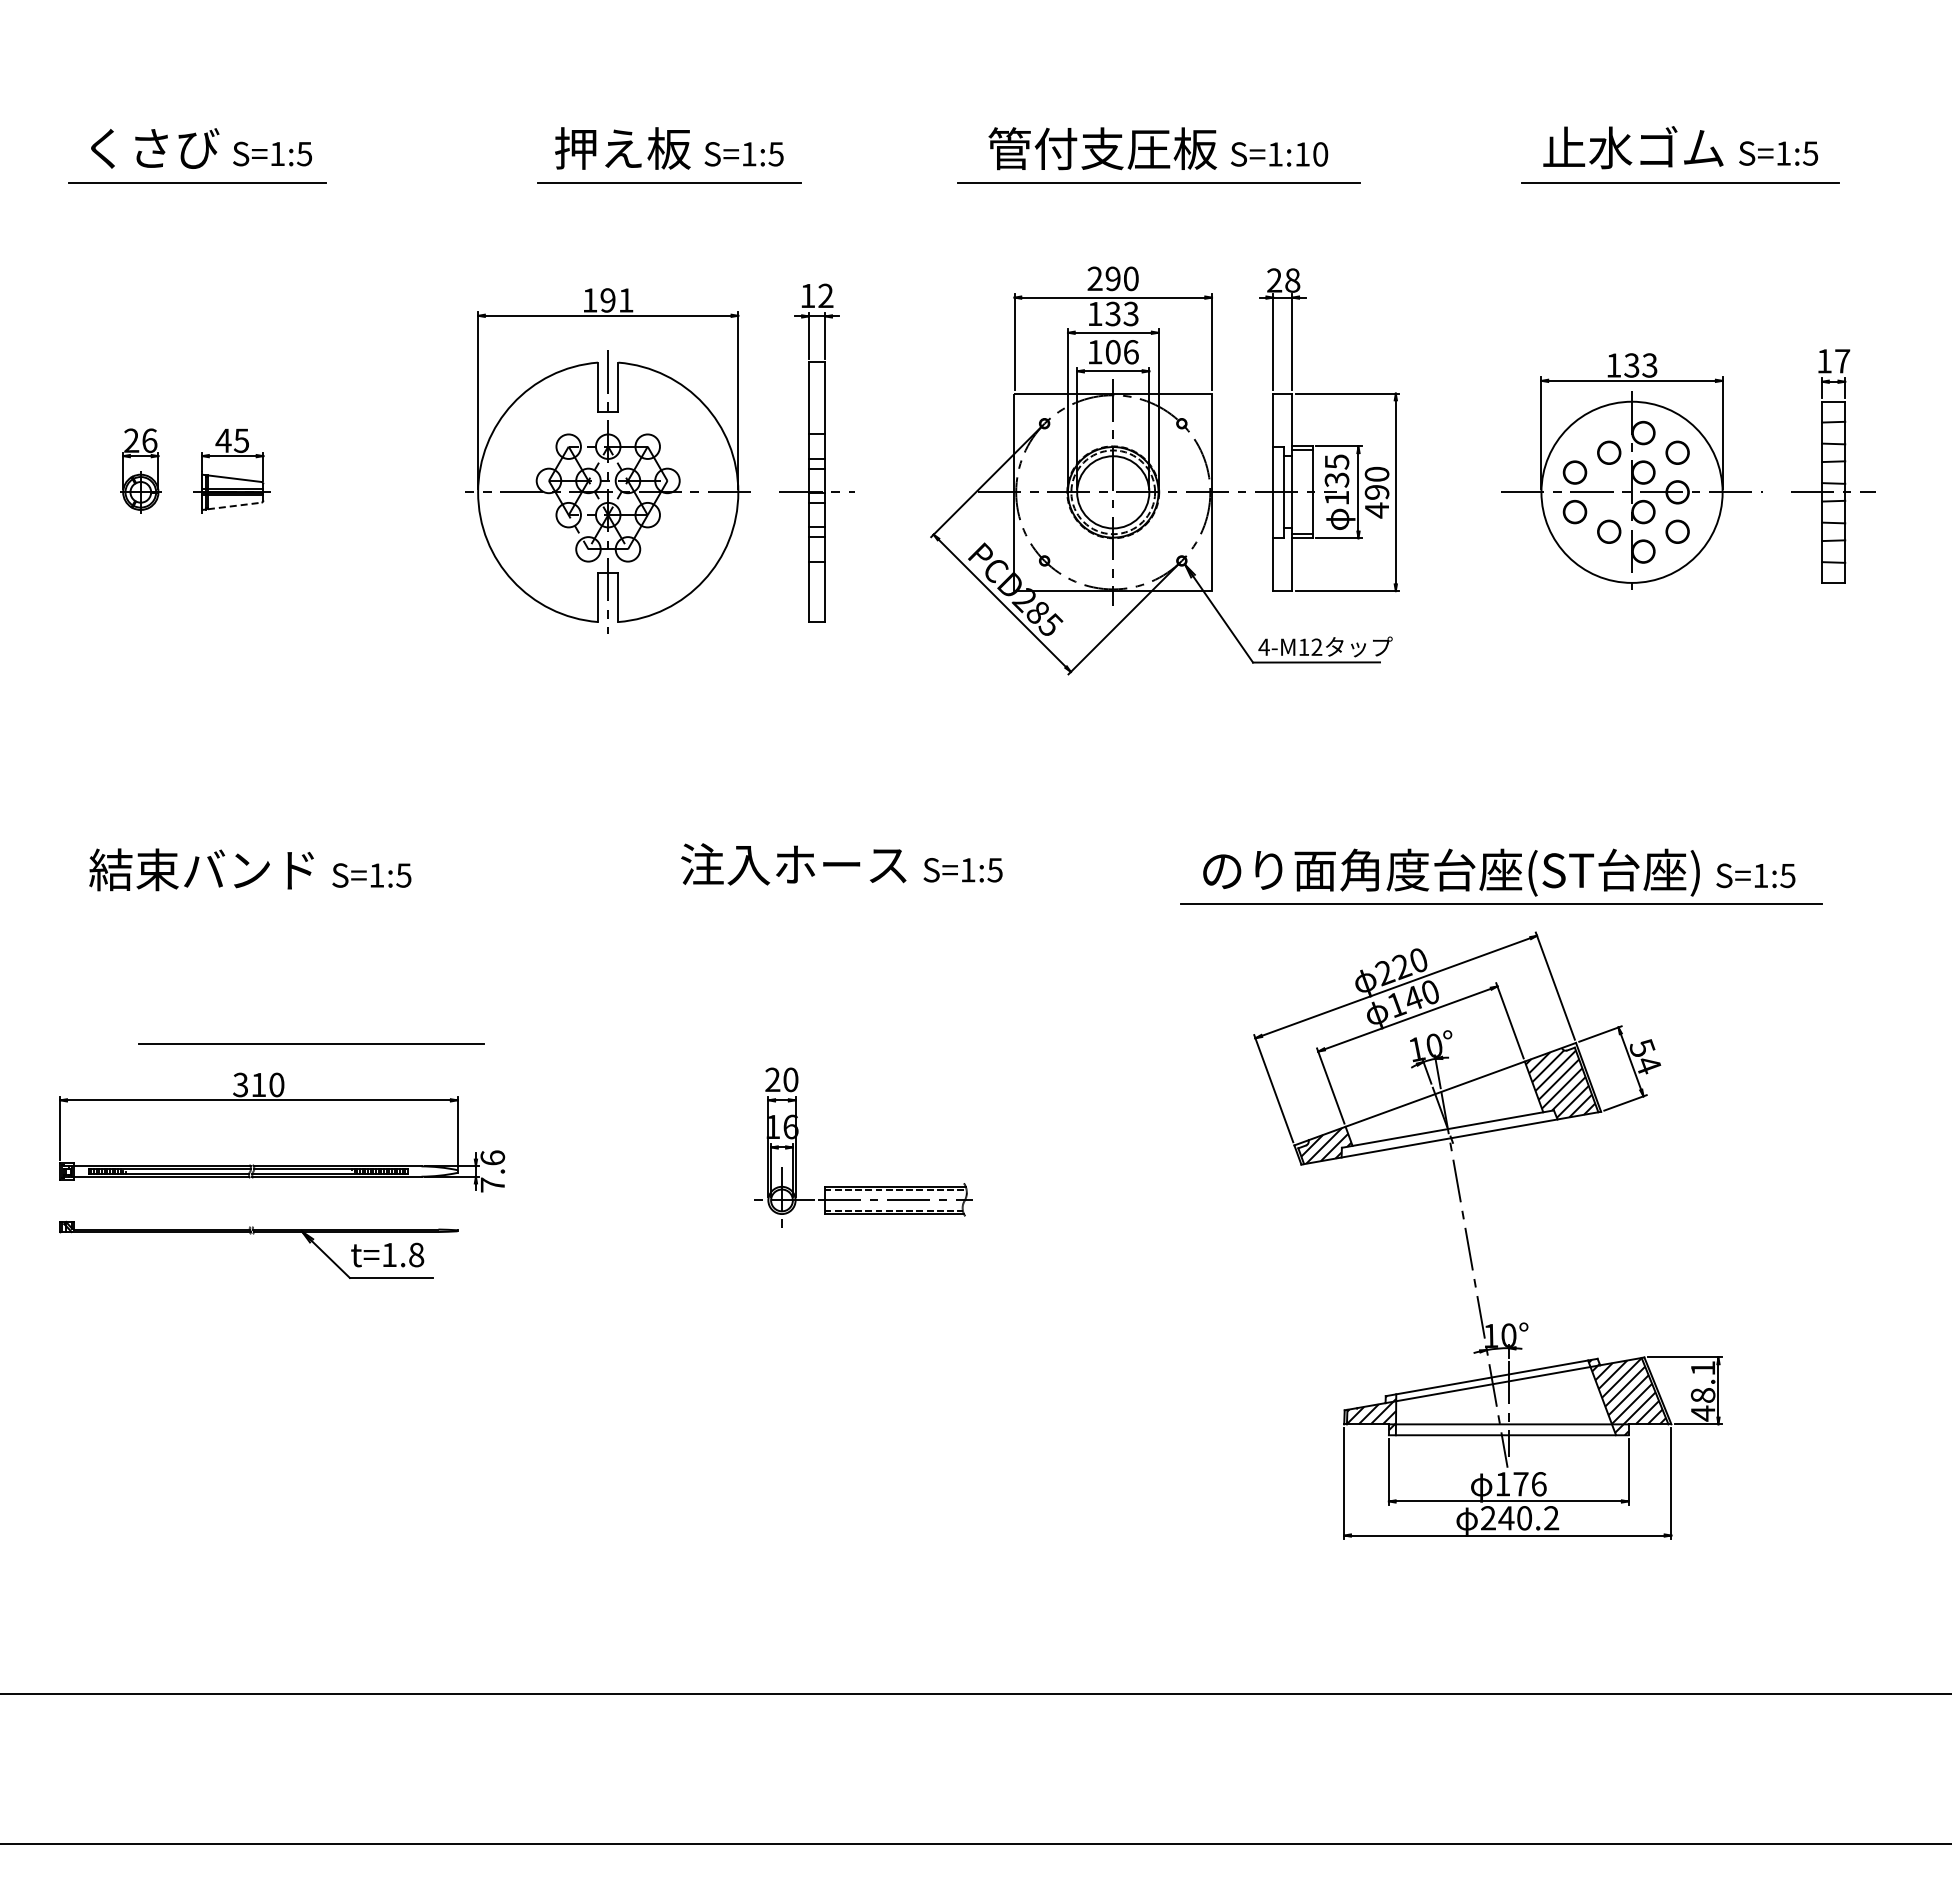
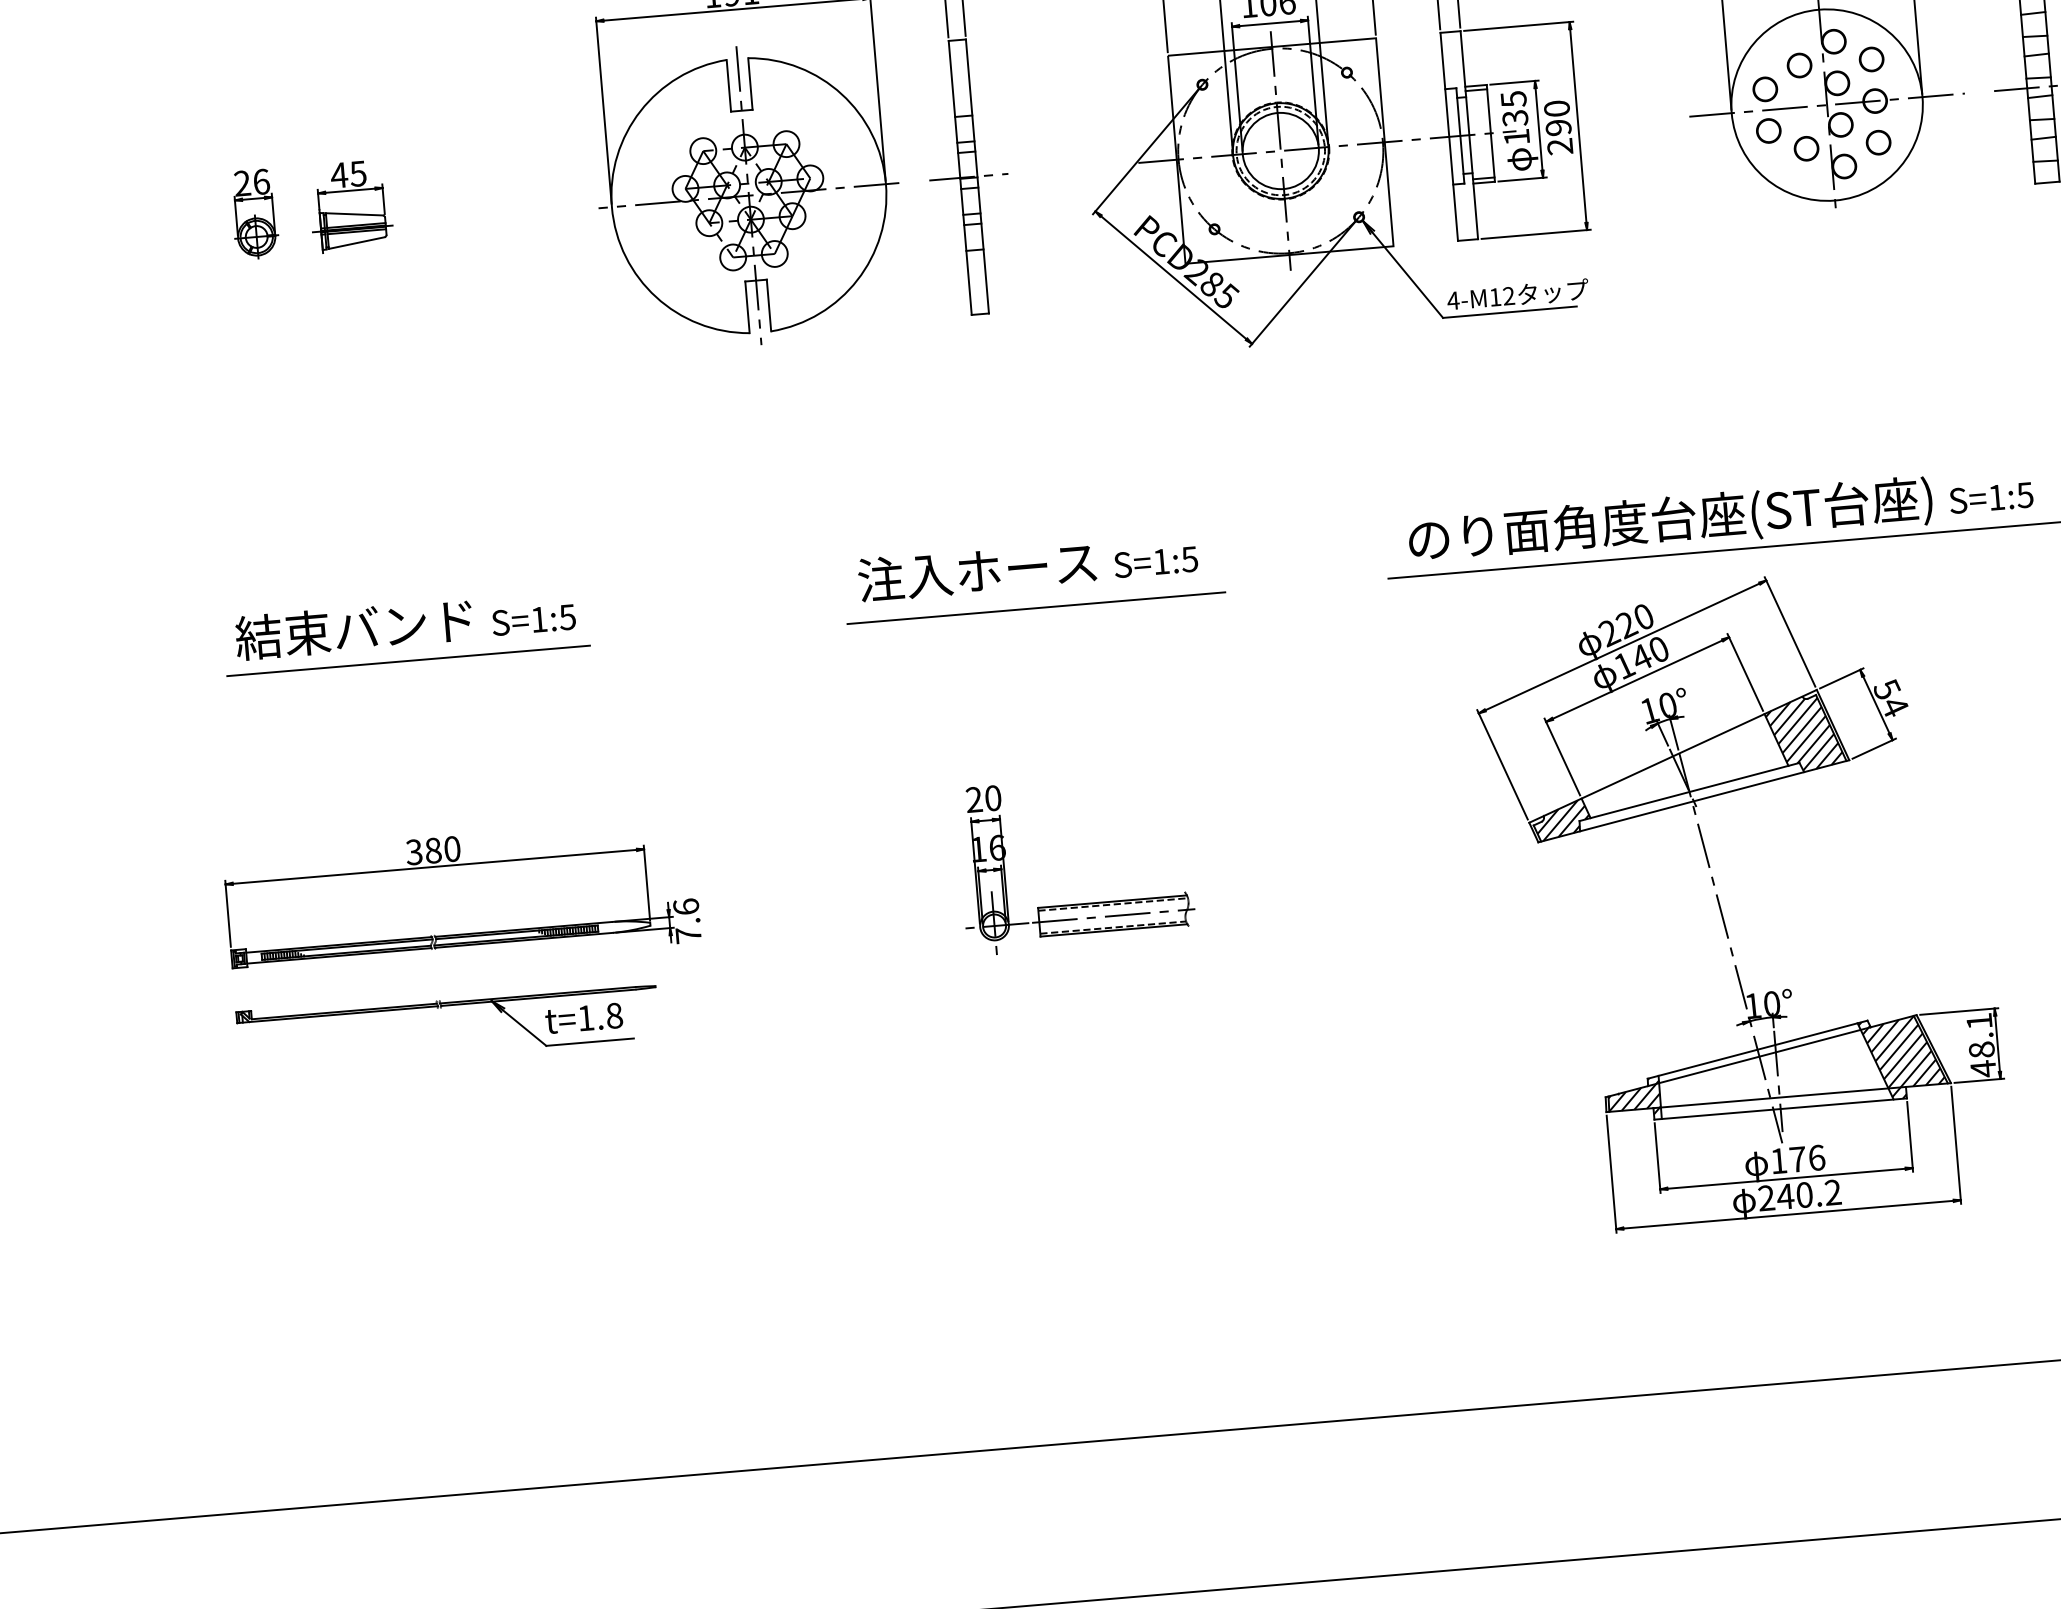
line: (234, 505) -> (356, 242), dashed -> solid
text: (1376, 510) -> (1559, 146), 490 -> 290
line: (846, 904) -> (1036, 608), added
line: (311, 1043) -> (408, 660), moved
text: (258, 1084) -> (433, 850), 310 -> 380

